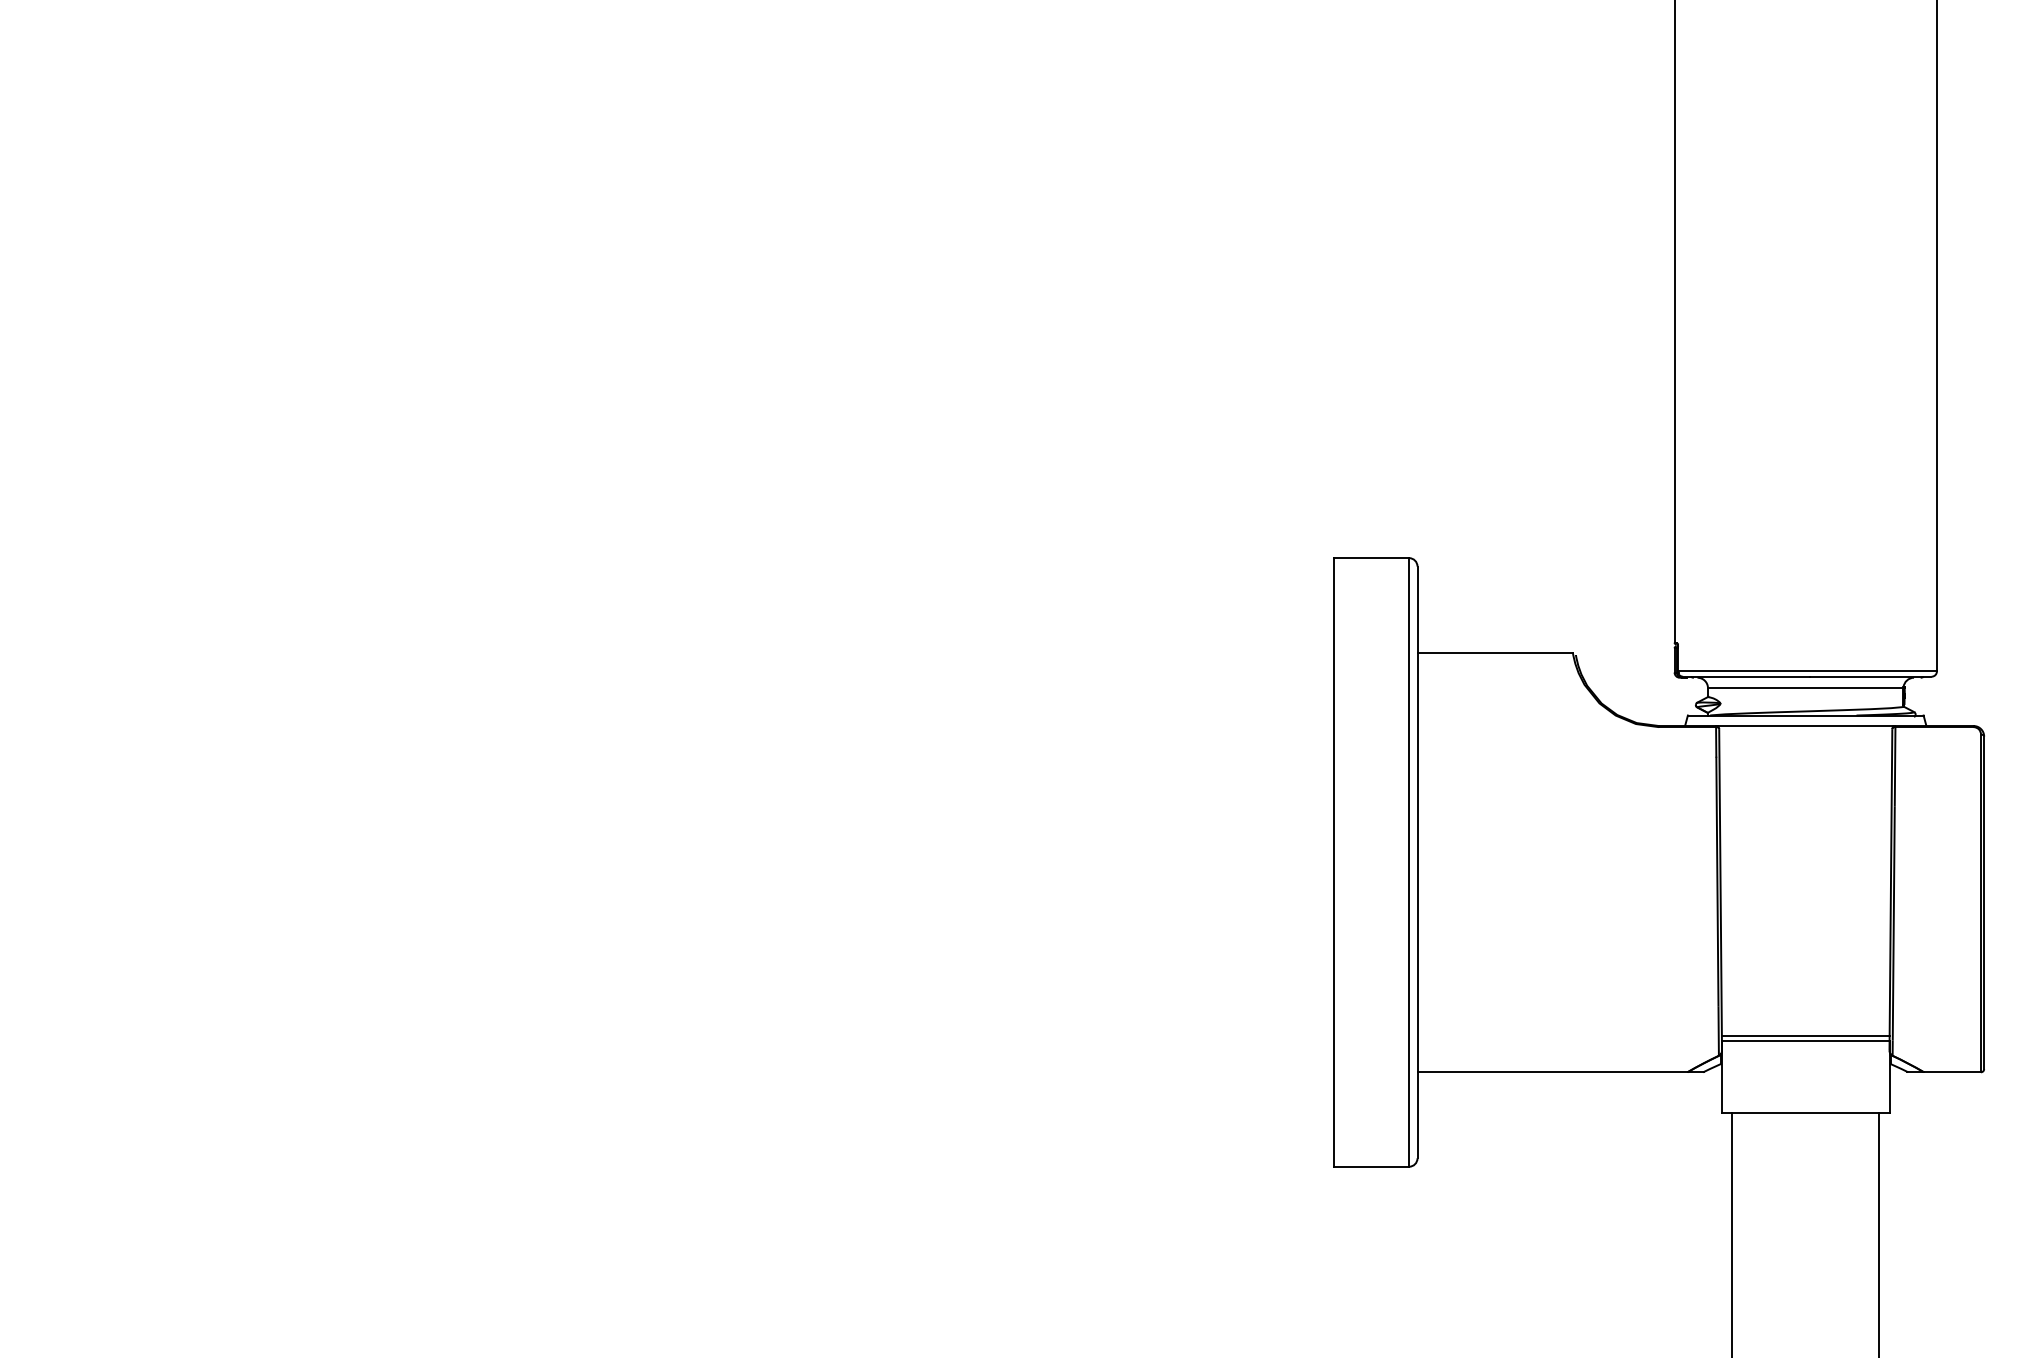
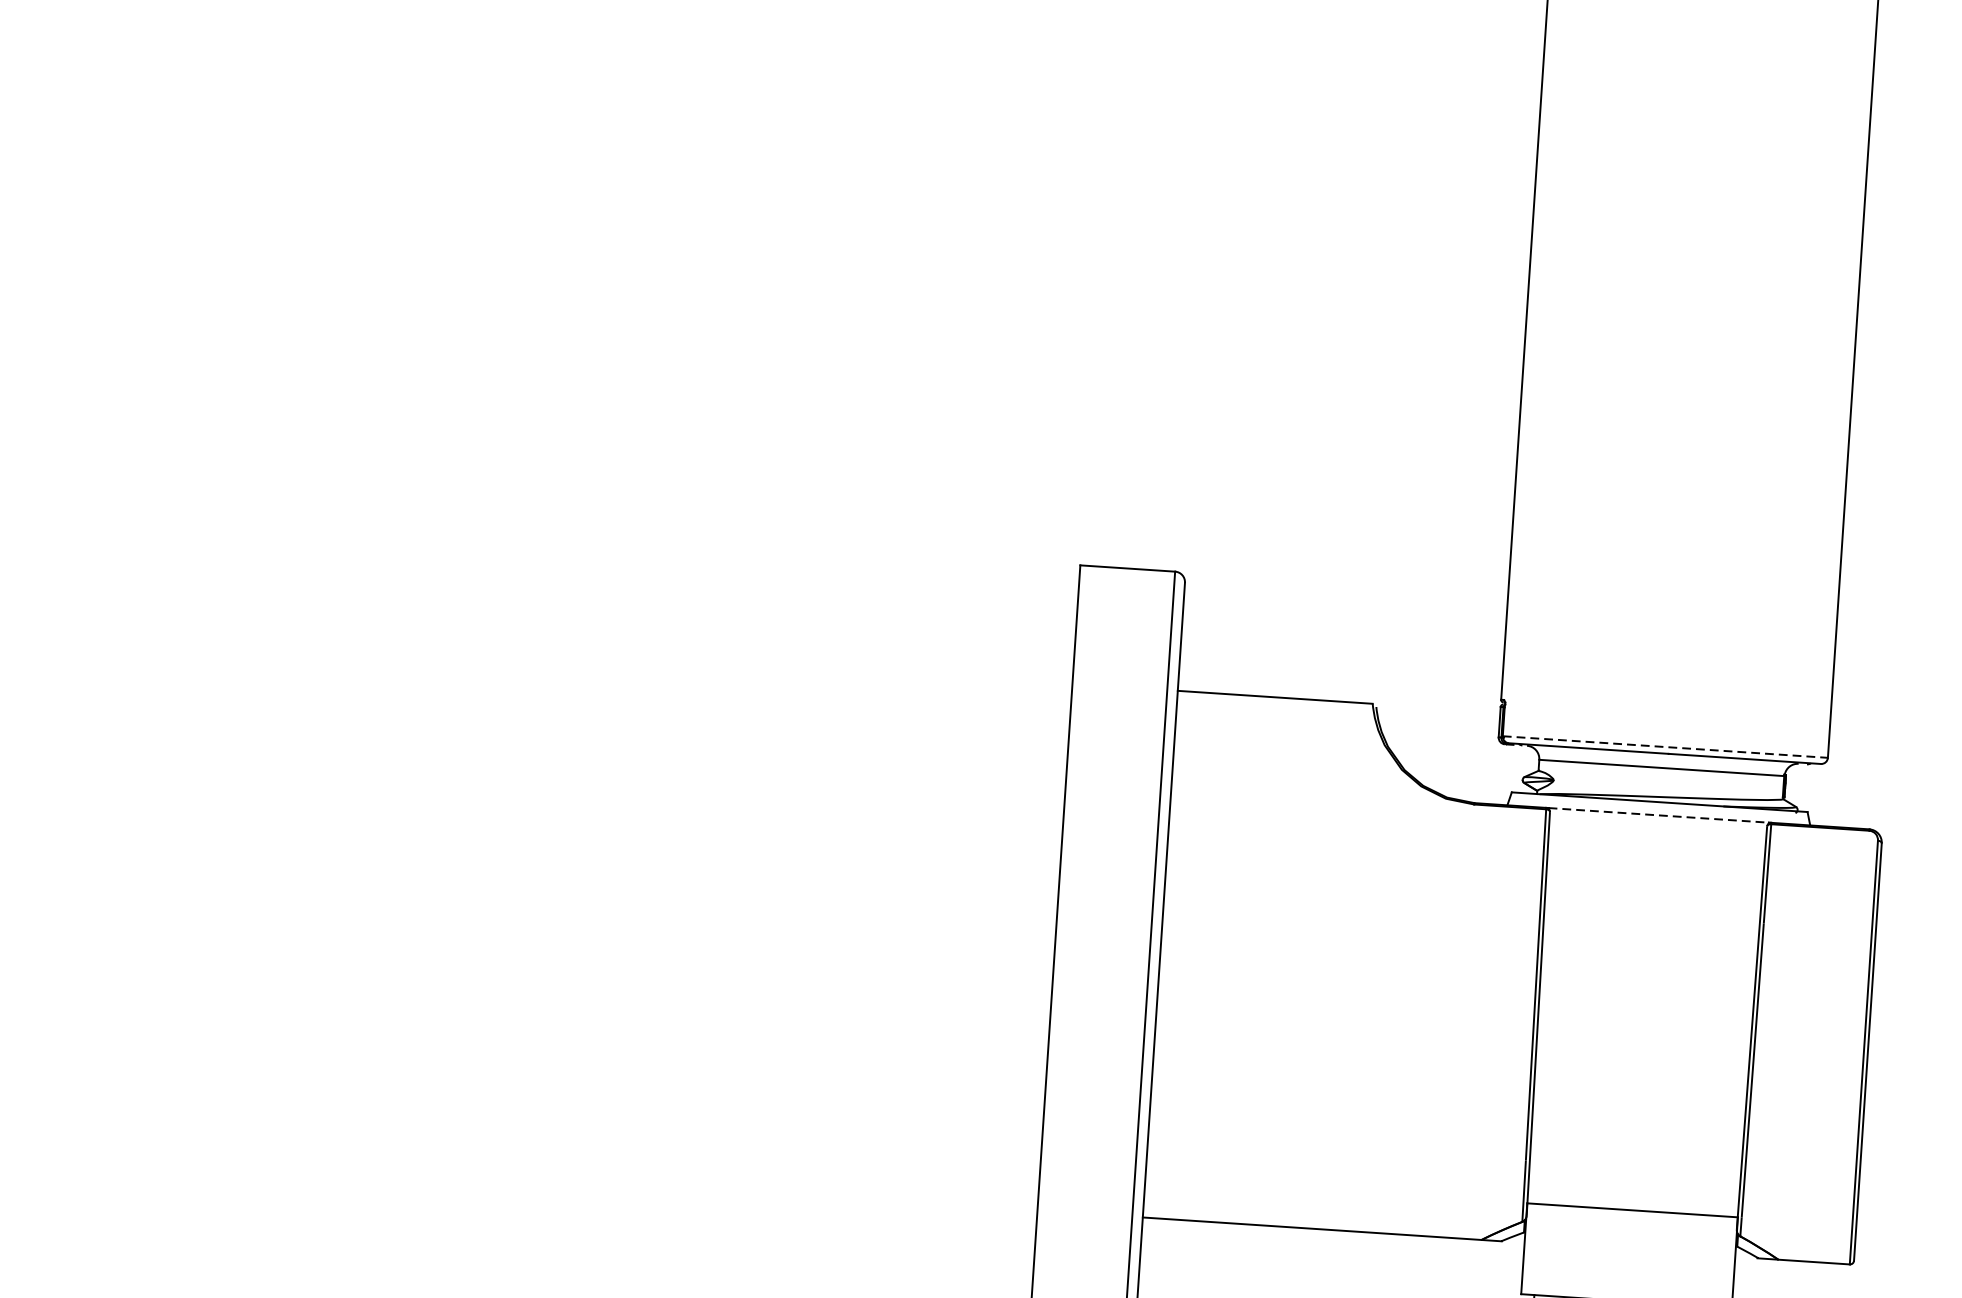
line: (1807, 671) -> (1665, 747), solid -> dashed
line: (1805, 726) -> (1658, 815), solid -> dashed
line: (1805, 1035) -> (1632, 1203), removed

